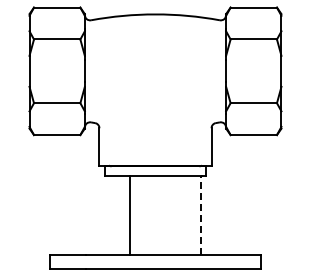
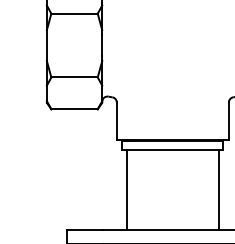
line: (129, 215) -> (126, 189), moved
line: (201, 215) -> (218, 189), dashed -> solid

